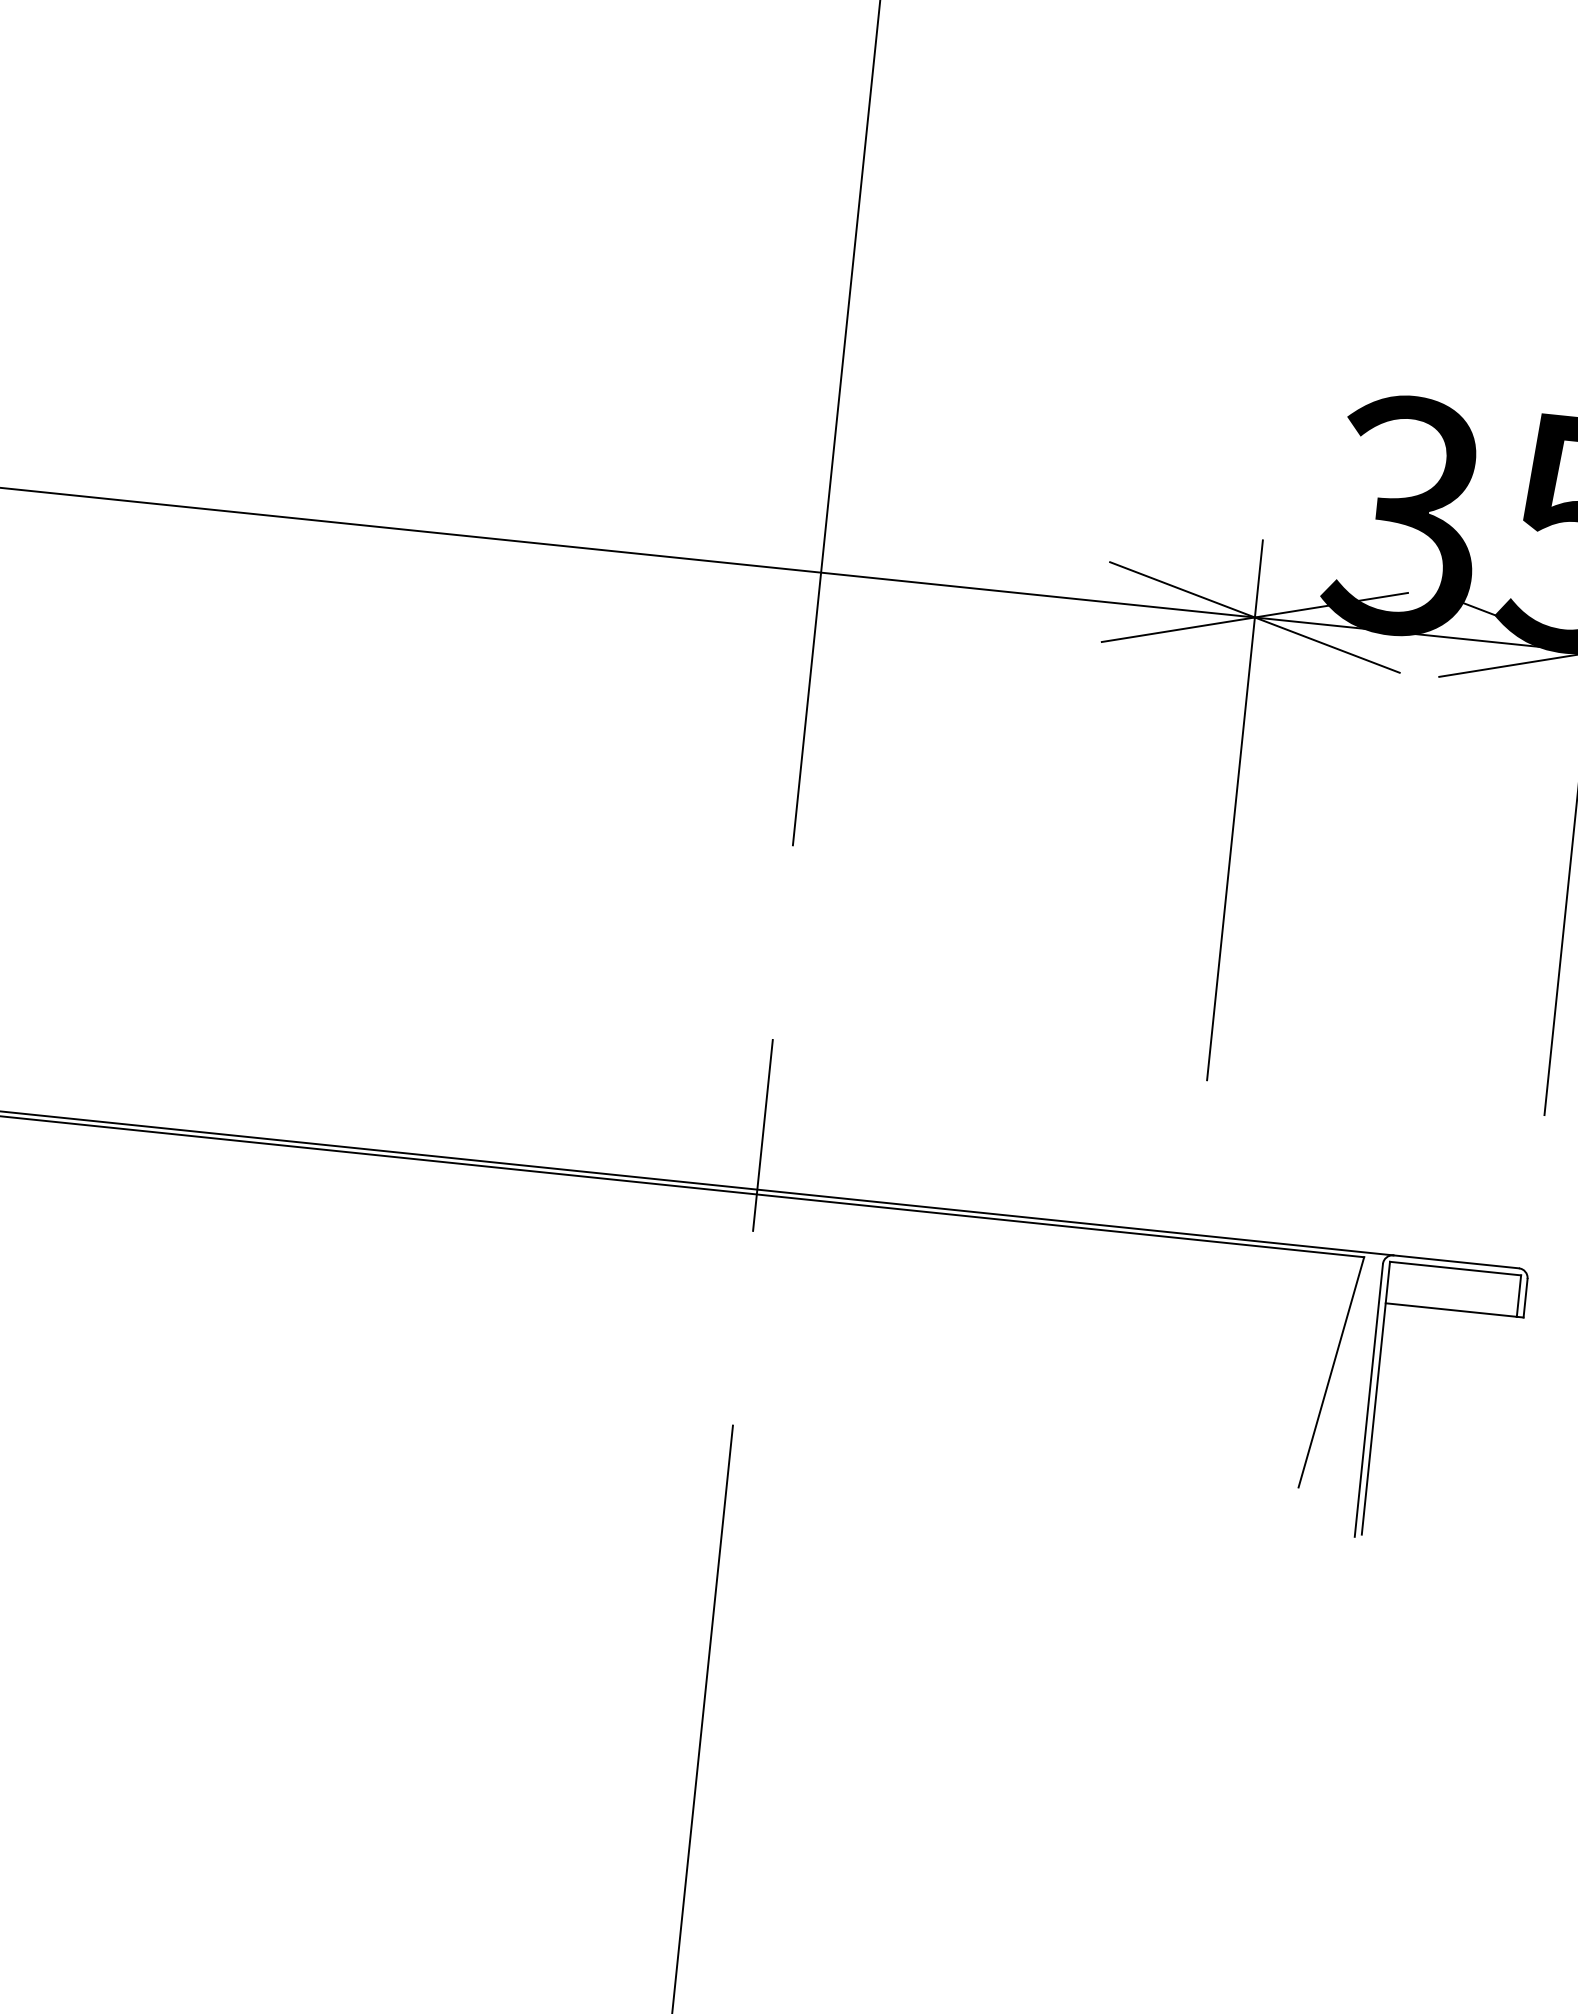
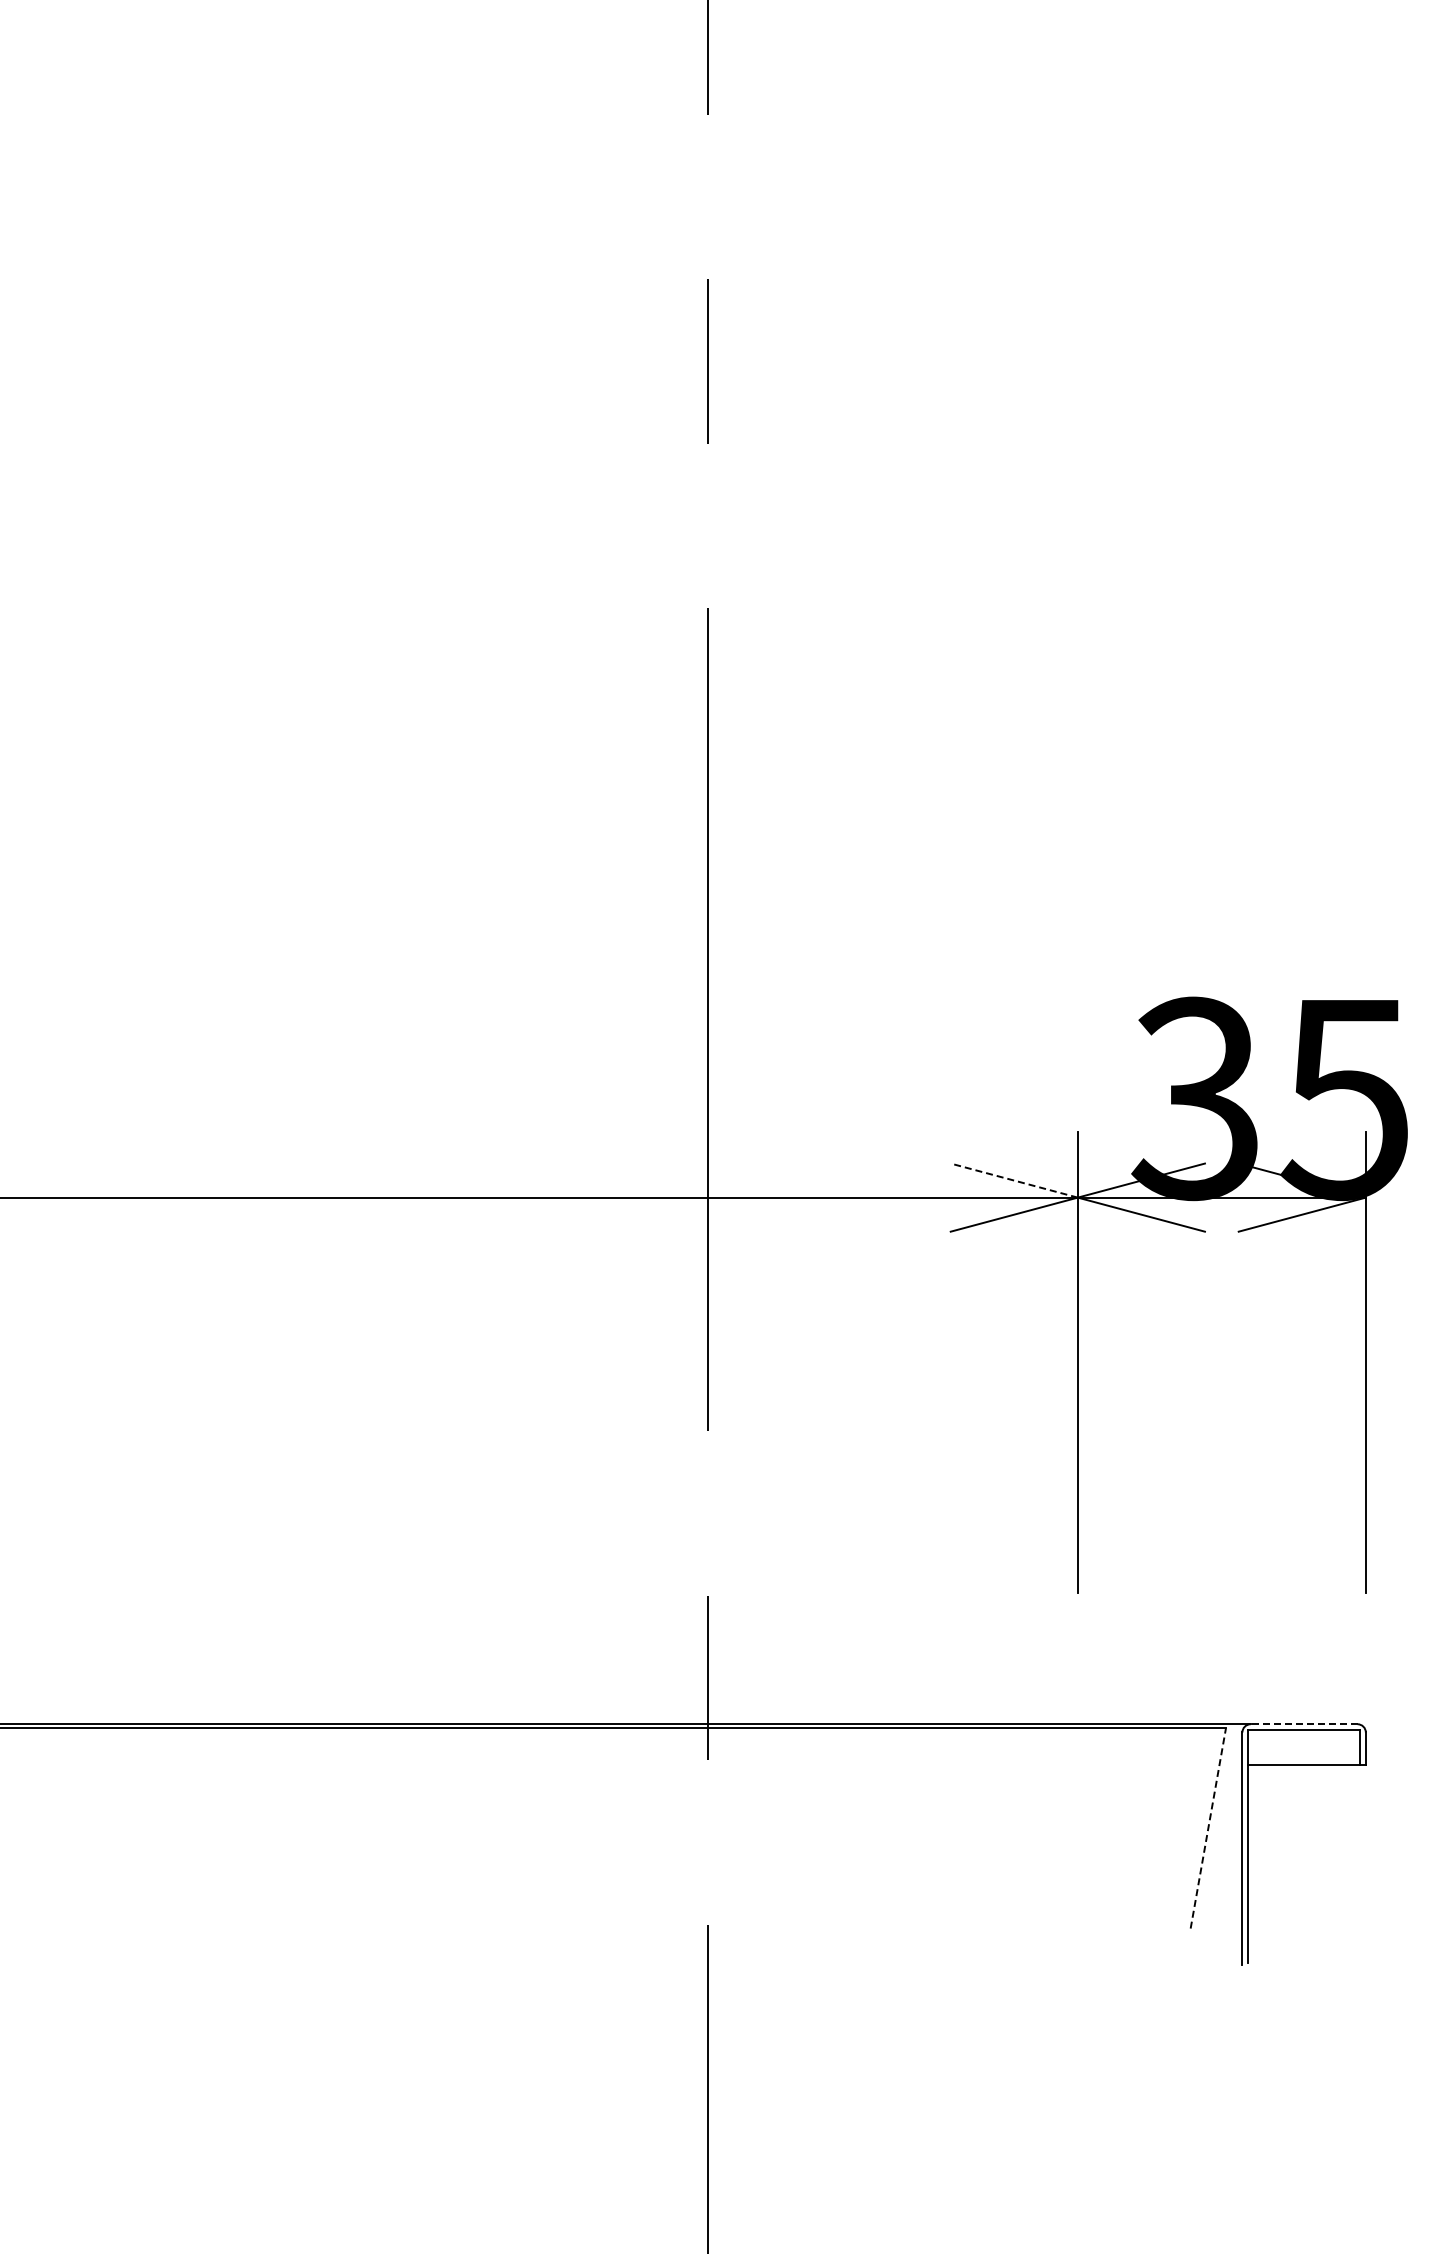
line: (1182, 589) -> (1014, 1180), solid -> dashed
line: (1455, 1262) -> (1303, 1724), solid -> dashed
line: (1331, 1372) -> (1208, 1828), solid -> dashed

